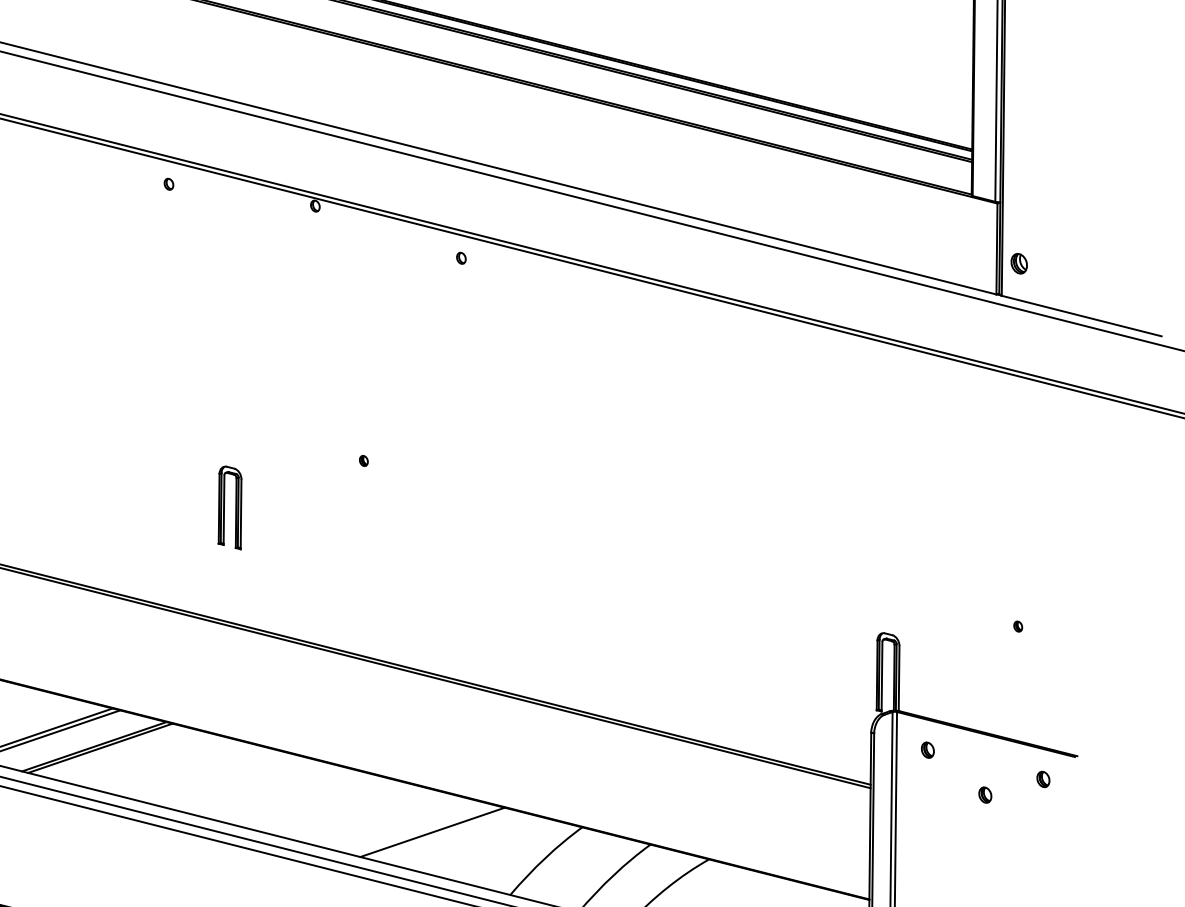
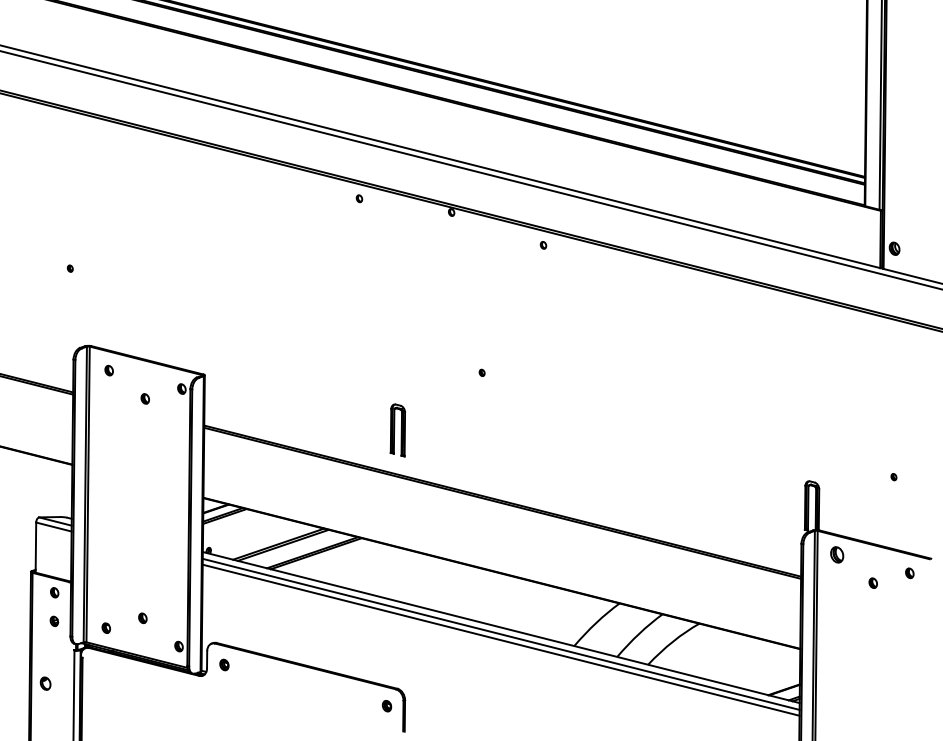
part: (229, 507) -> (397, 430), moved
part: (926, 749) -> (836, 554), size x1.6
line: (431, 832) -> (524, 606), removed

